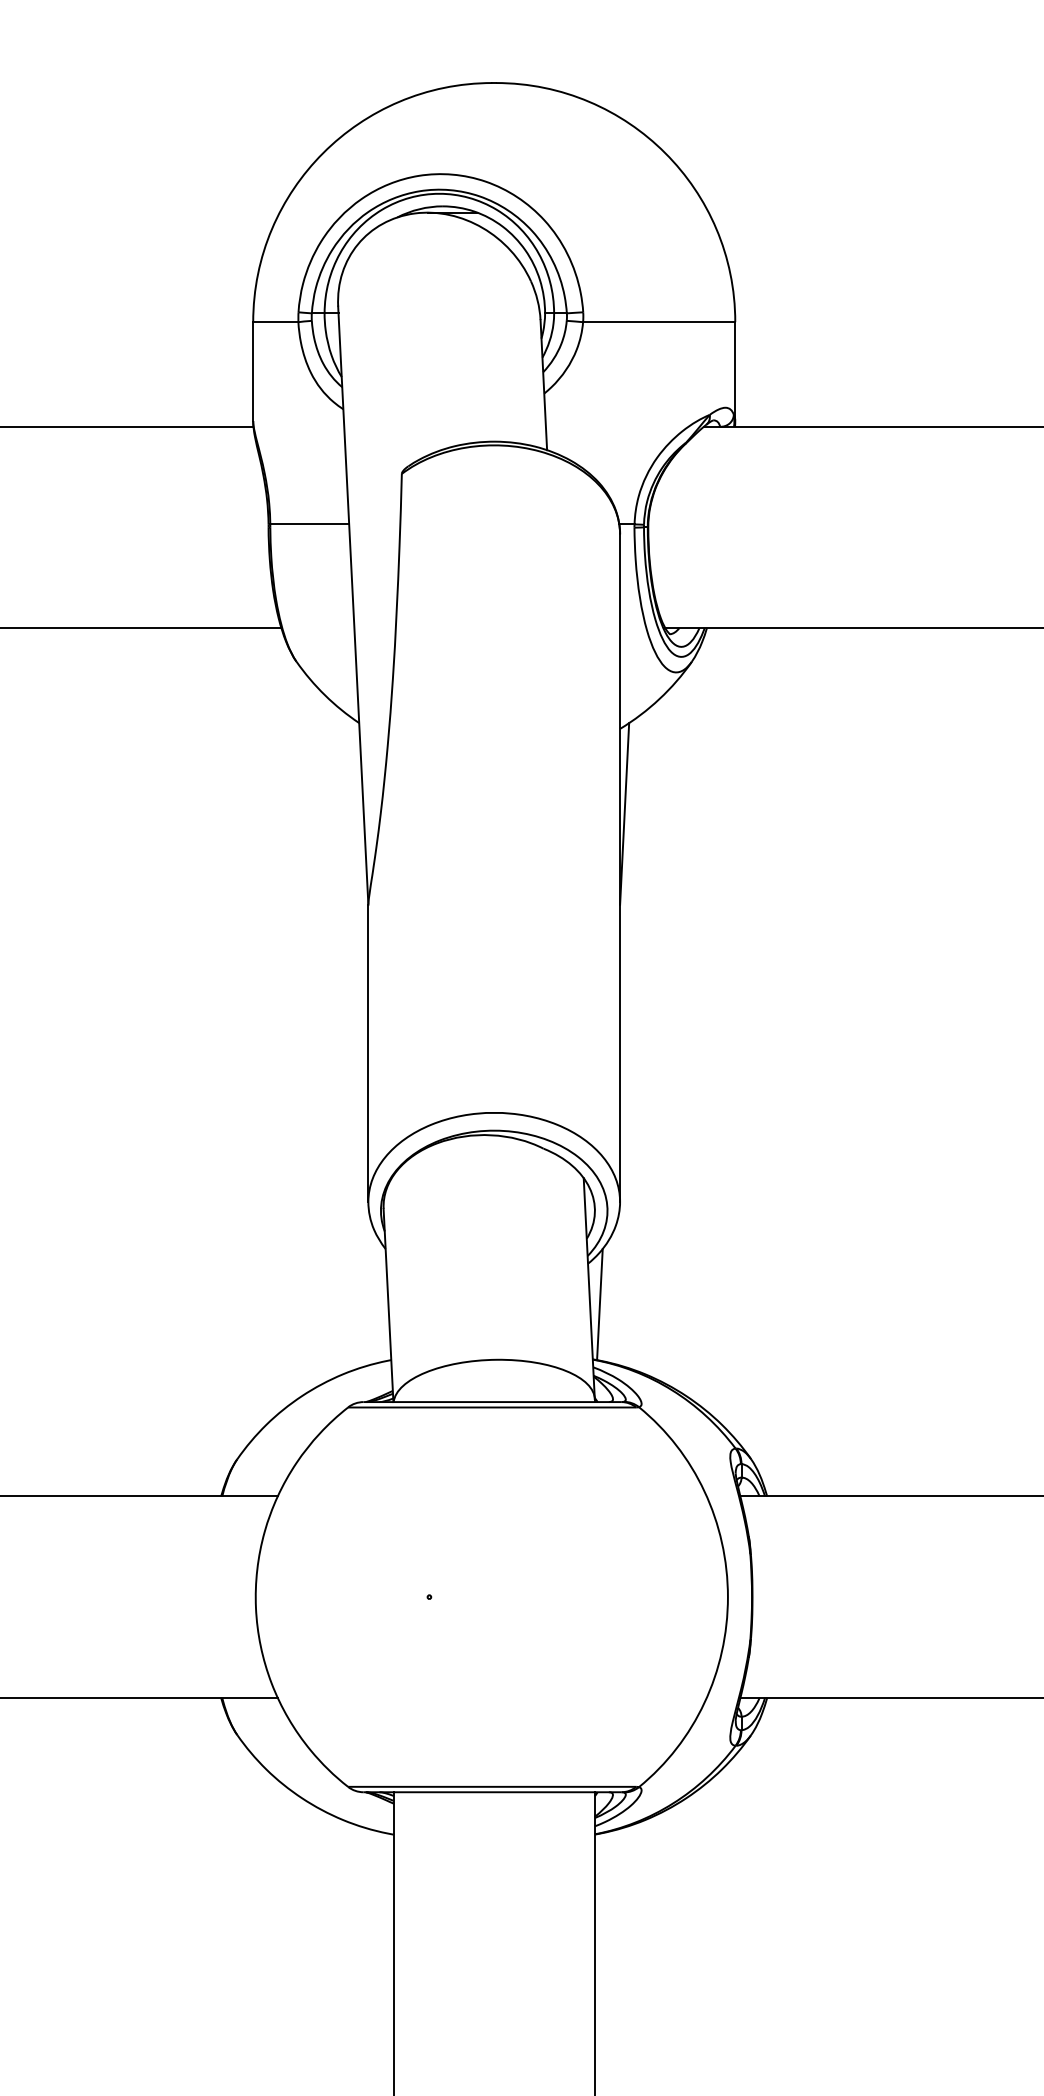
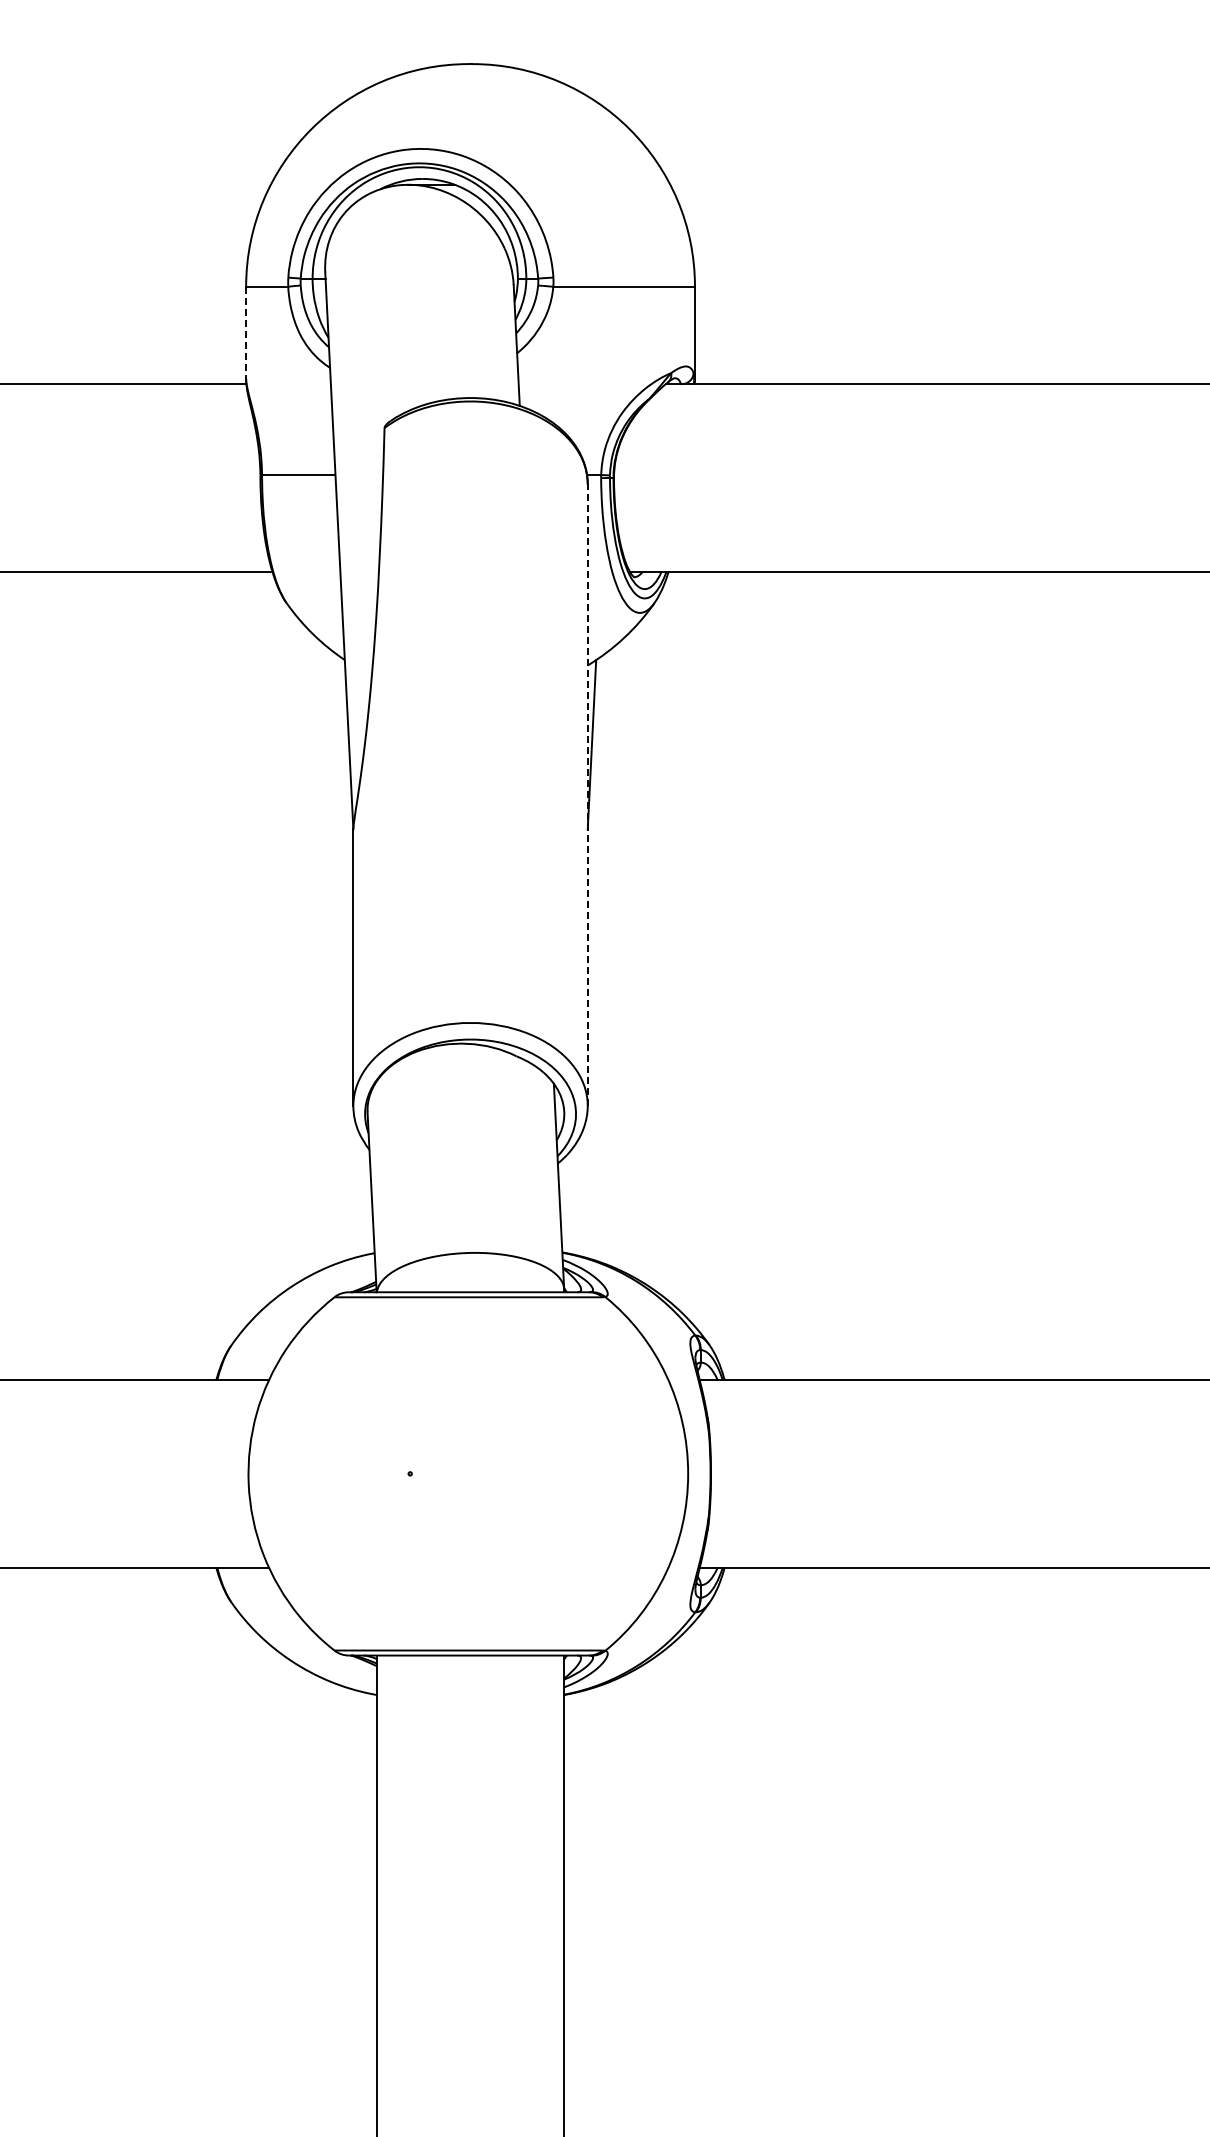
line: (253, 372) -> (246, 333), solid -> dashed
line: (619, 868) -> (587, 795), solid -> dashed
line: (599, 1304) -> (568, 1201), removed

